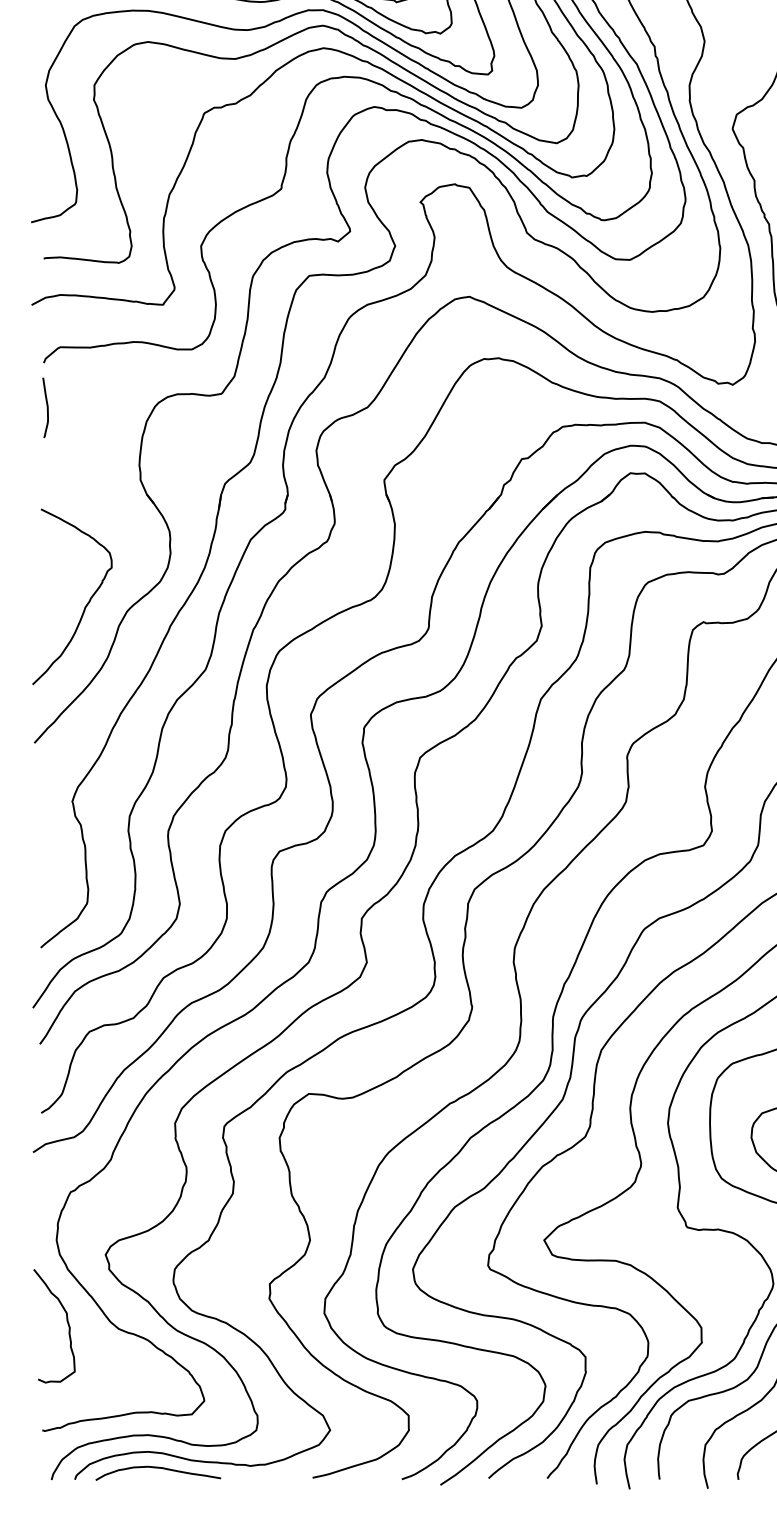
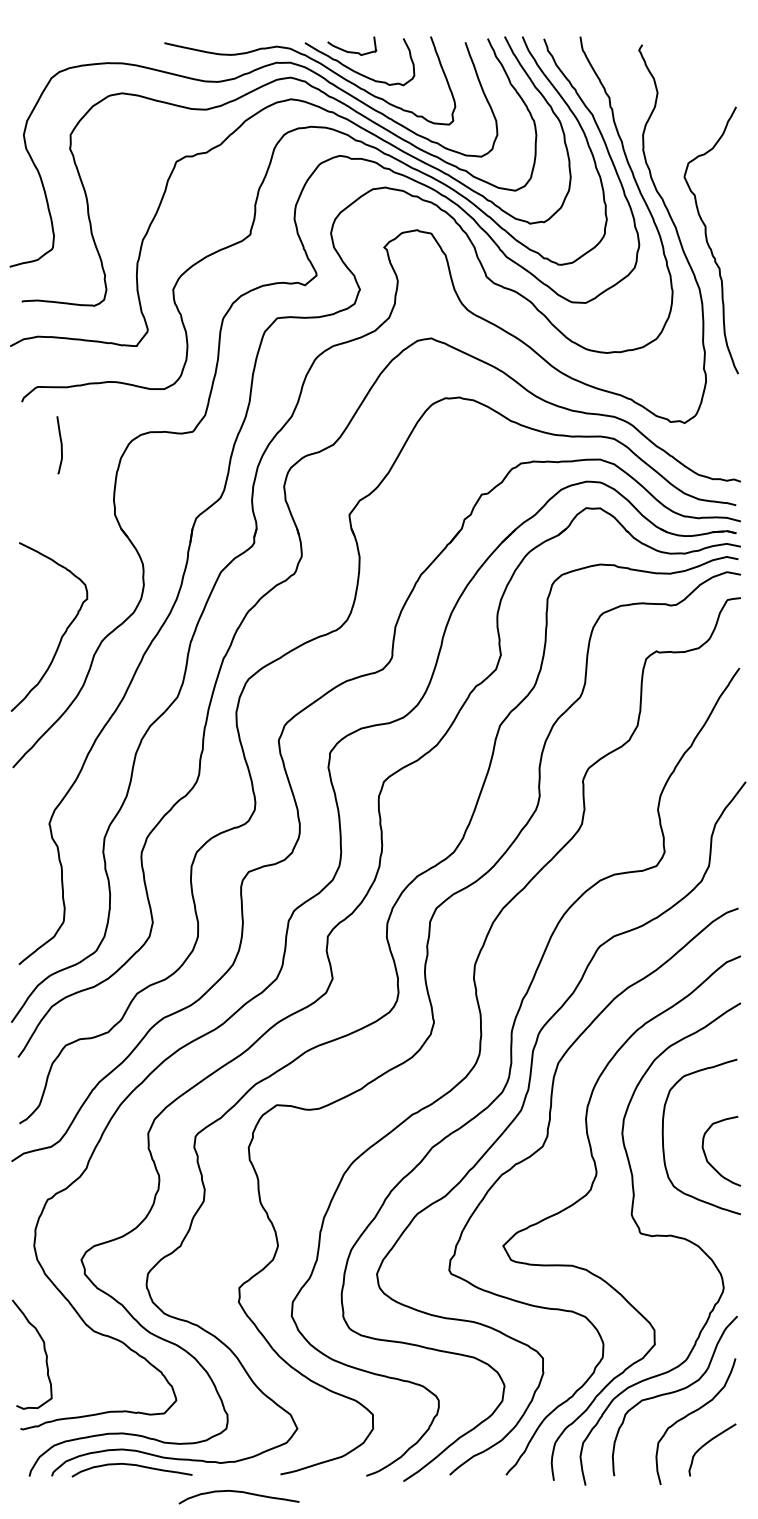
curve: (46, 408) -> (60, 445), moved
curve: (66, 1320) -> (43, 1349), moved
curve: (268, 1496) -> (238, 1492), added

